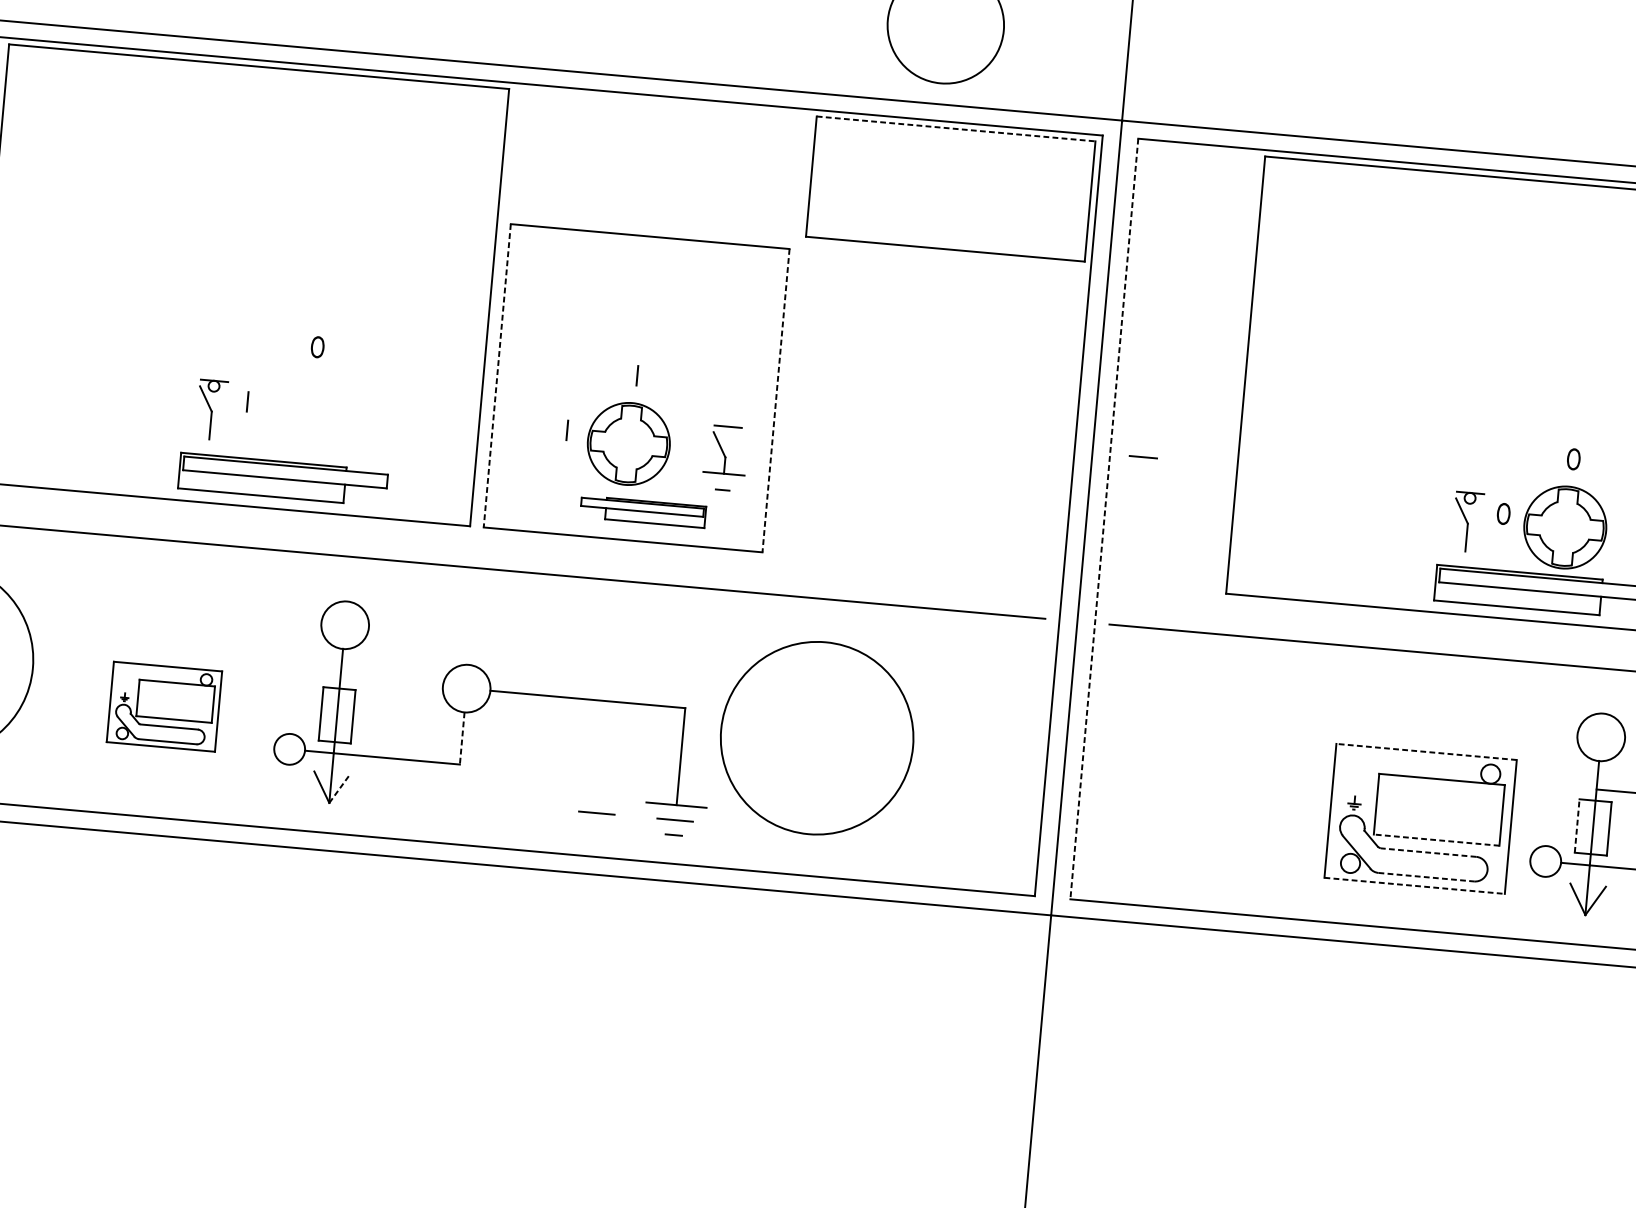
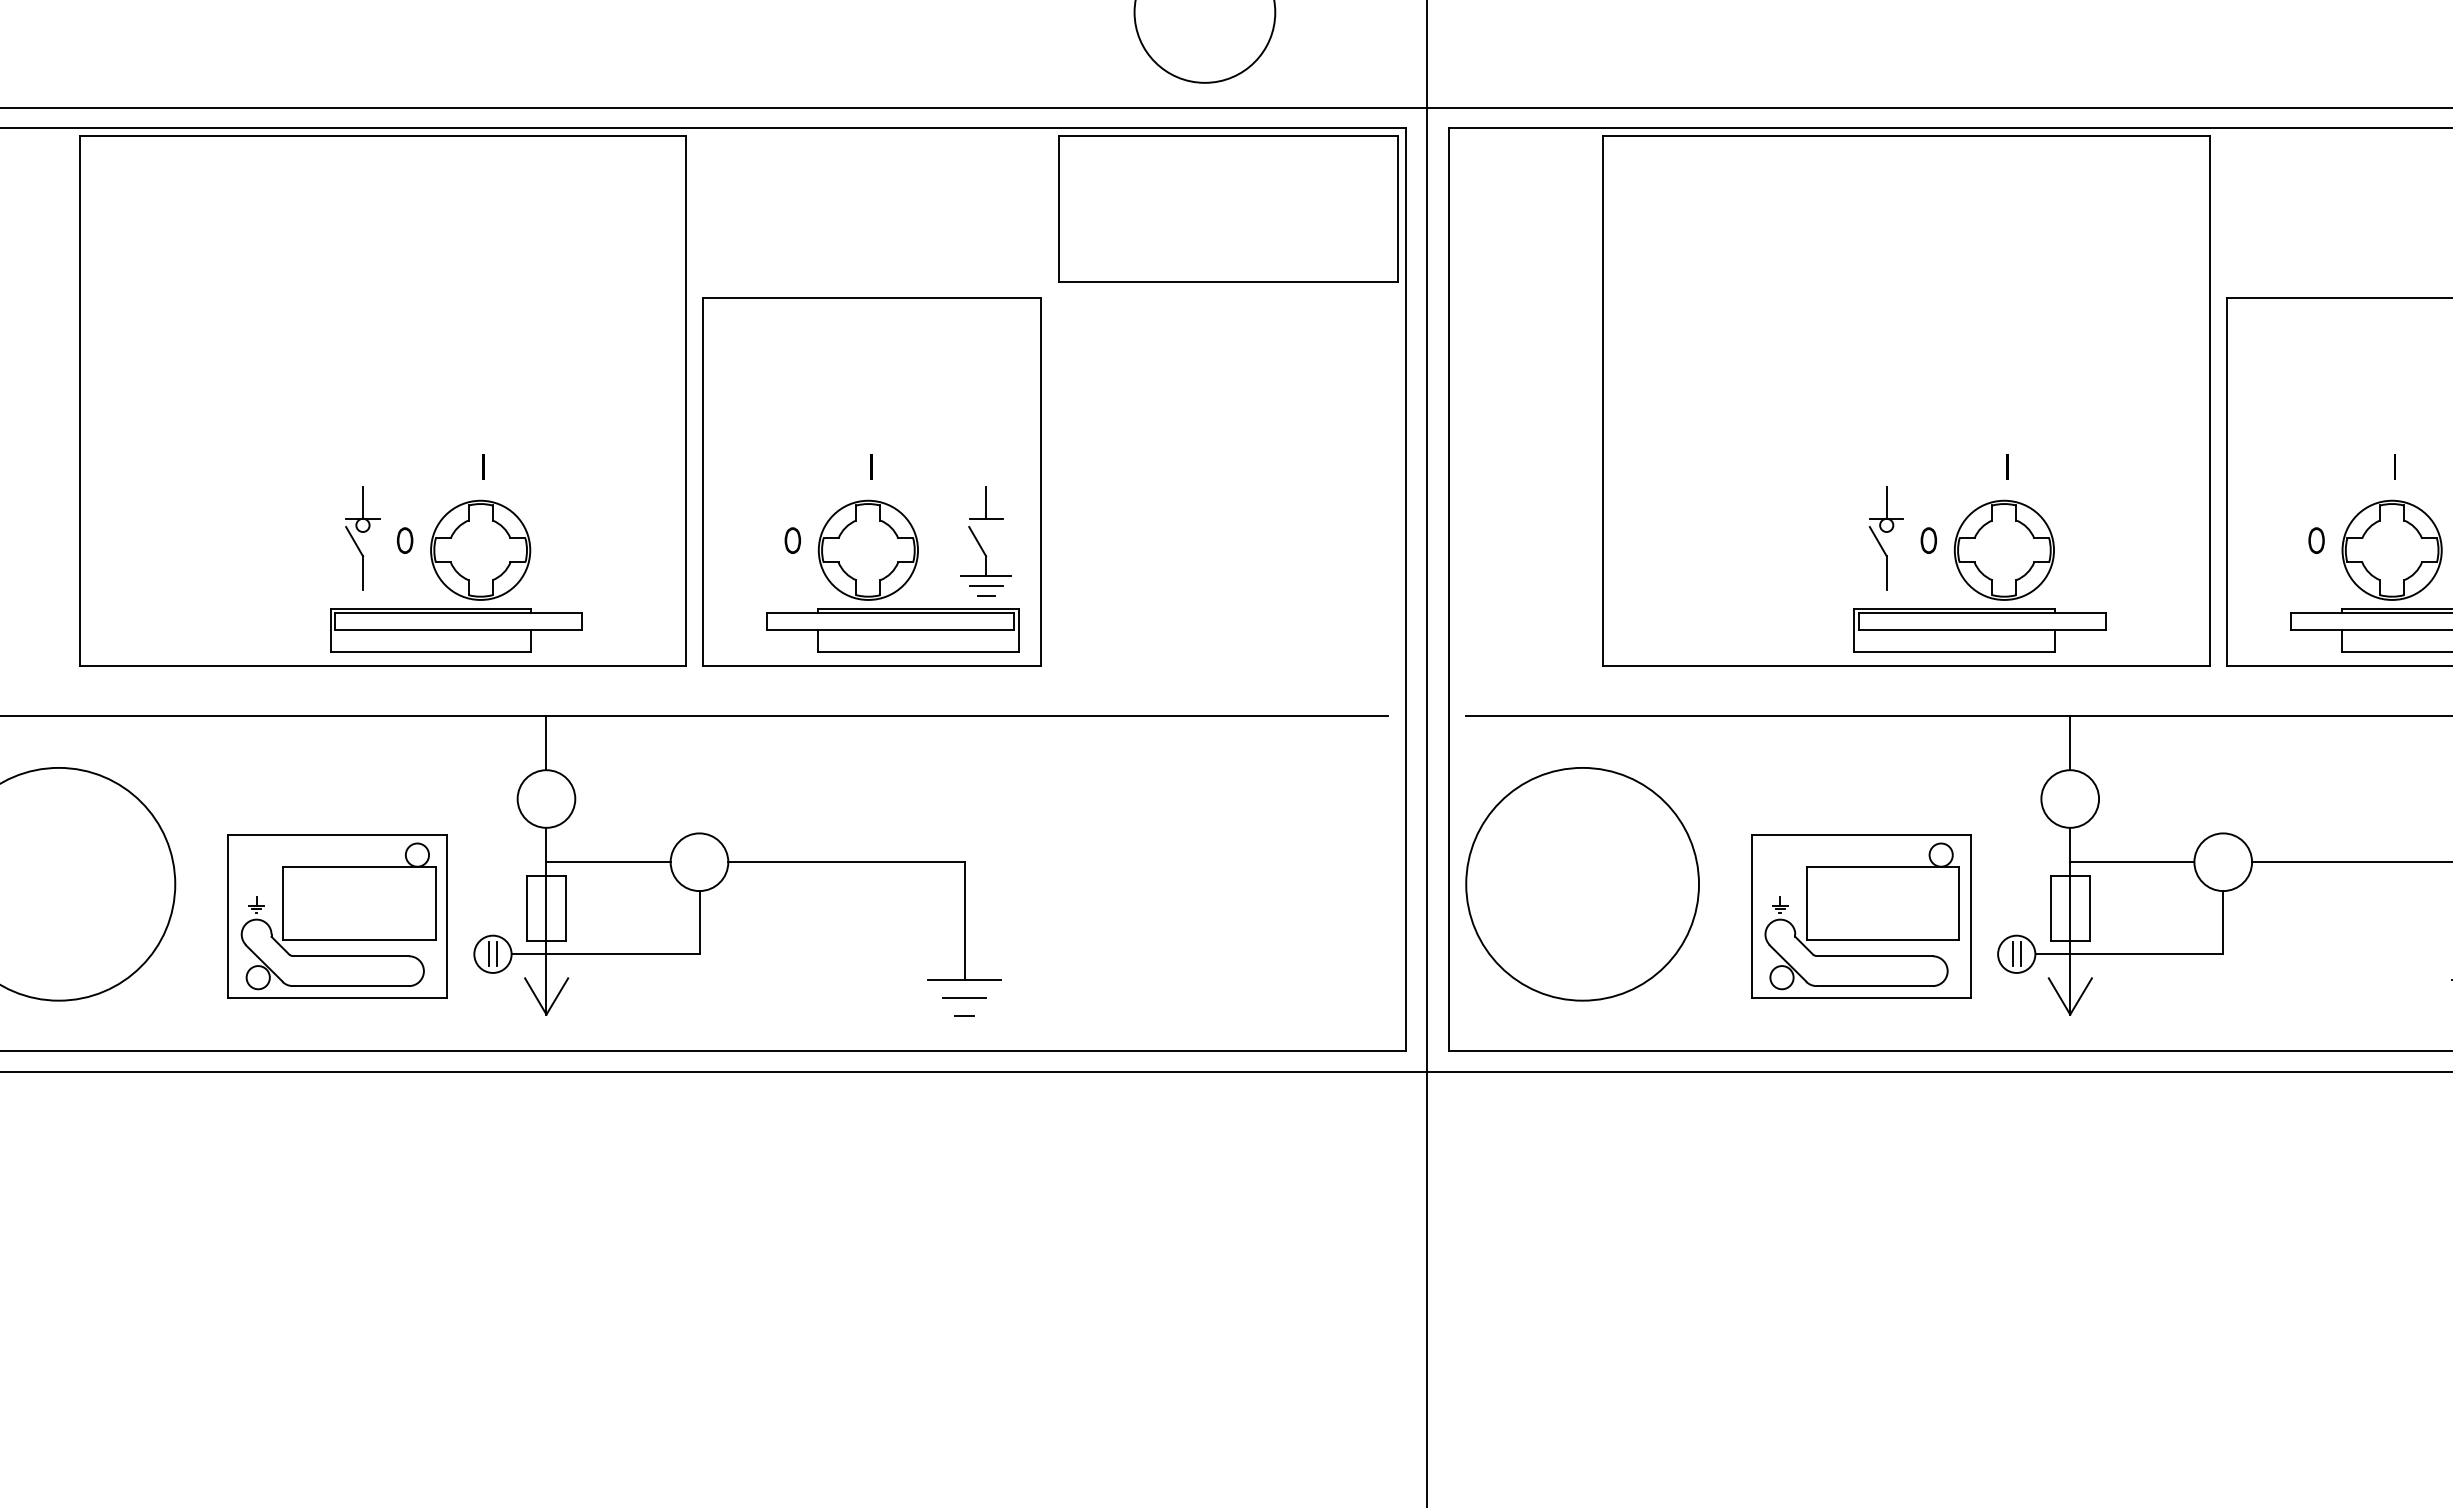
line: (956, 129) -> (1228, 136), dashed -> solid
text: (317, 347) -> (483, 467), O -> I
line: (215, 367) -> (362, 502), added
line: (497, 375) -> (702, 482), dashed -> solid
line: (775, 400) -> (1040, 482), dashed -> solid
text: (247, 401) -> (404, 540), I -> O
line: (729, 413) -> (986, 502), added
part: (309, 414) -> (480, 549), added
text: (567, 430) -> (792, 540), I -> O
line: (1143, 456) -> (986, 585), moved
text: (1573, 459) -> (2007, 467), O -> I
line: (1471, 479) -> (1886, 502), added
part: (642, 511) -> (892, 630), size x1.67
line: (1104, 519) -> (1448, 590), dashed -> solid
line: (349, 579) -> (546, 743), added
line: (391, 682) -> (608, 862), added
line: (1605, 691) -> (2070, 743), added
part: (164, 706) -> (337, 916), size x1.67
line: (462, 738) -> (699, 922), dashed -> solid
circle: (817, 738) -> (1582, 884), moved
line: (286, 749) -> (489, 954), added
line: (293, 749) -> (497, 954), added
line: (1426, 752) -> (1861, 835), dashed -> solid
line: (339, 788) -> (557, 996), dashed -> solid
line: (596, 812) -> (869, 997), removed
line: (1577, 825) -> (2050, 907), dashed -> solid
line: (1436, 840) -> (1882, 940), dashed -> solid
line: (1428, 852) -> (1874, 956), dashed -> solid
line: (1542, 861) -> (2012, 954), added
line: (1548, 861) -> (2020, 954), added
line: (1426, 877) -> (1875, 986), dashed -> solid
line: (1415, 885) -> (1862, 997), dashed -> solid

